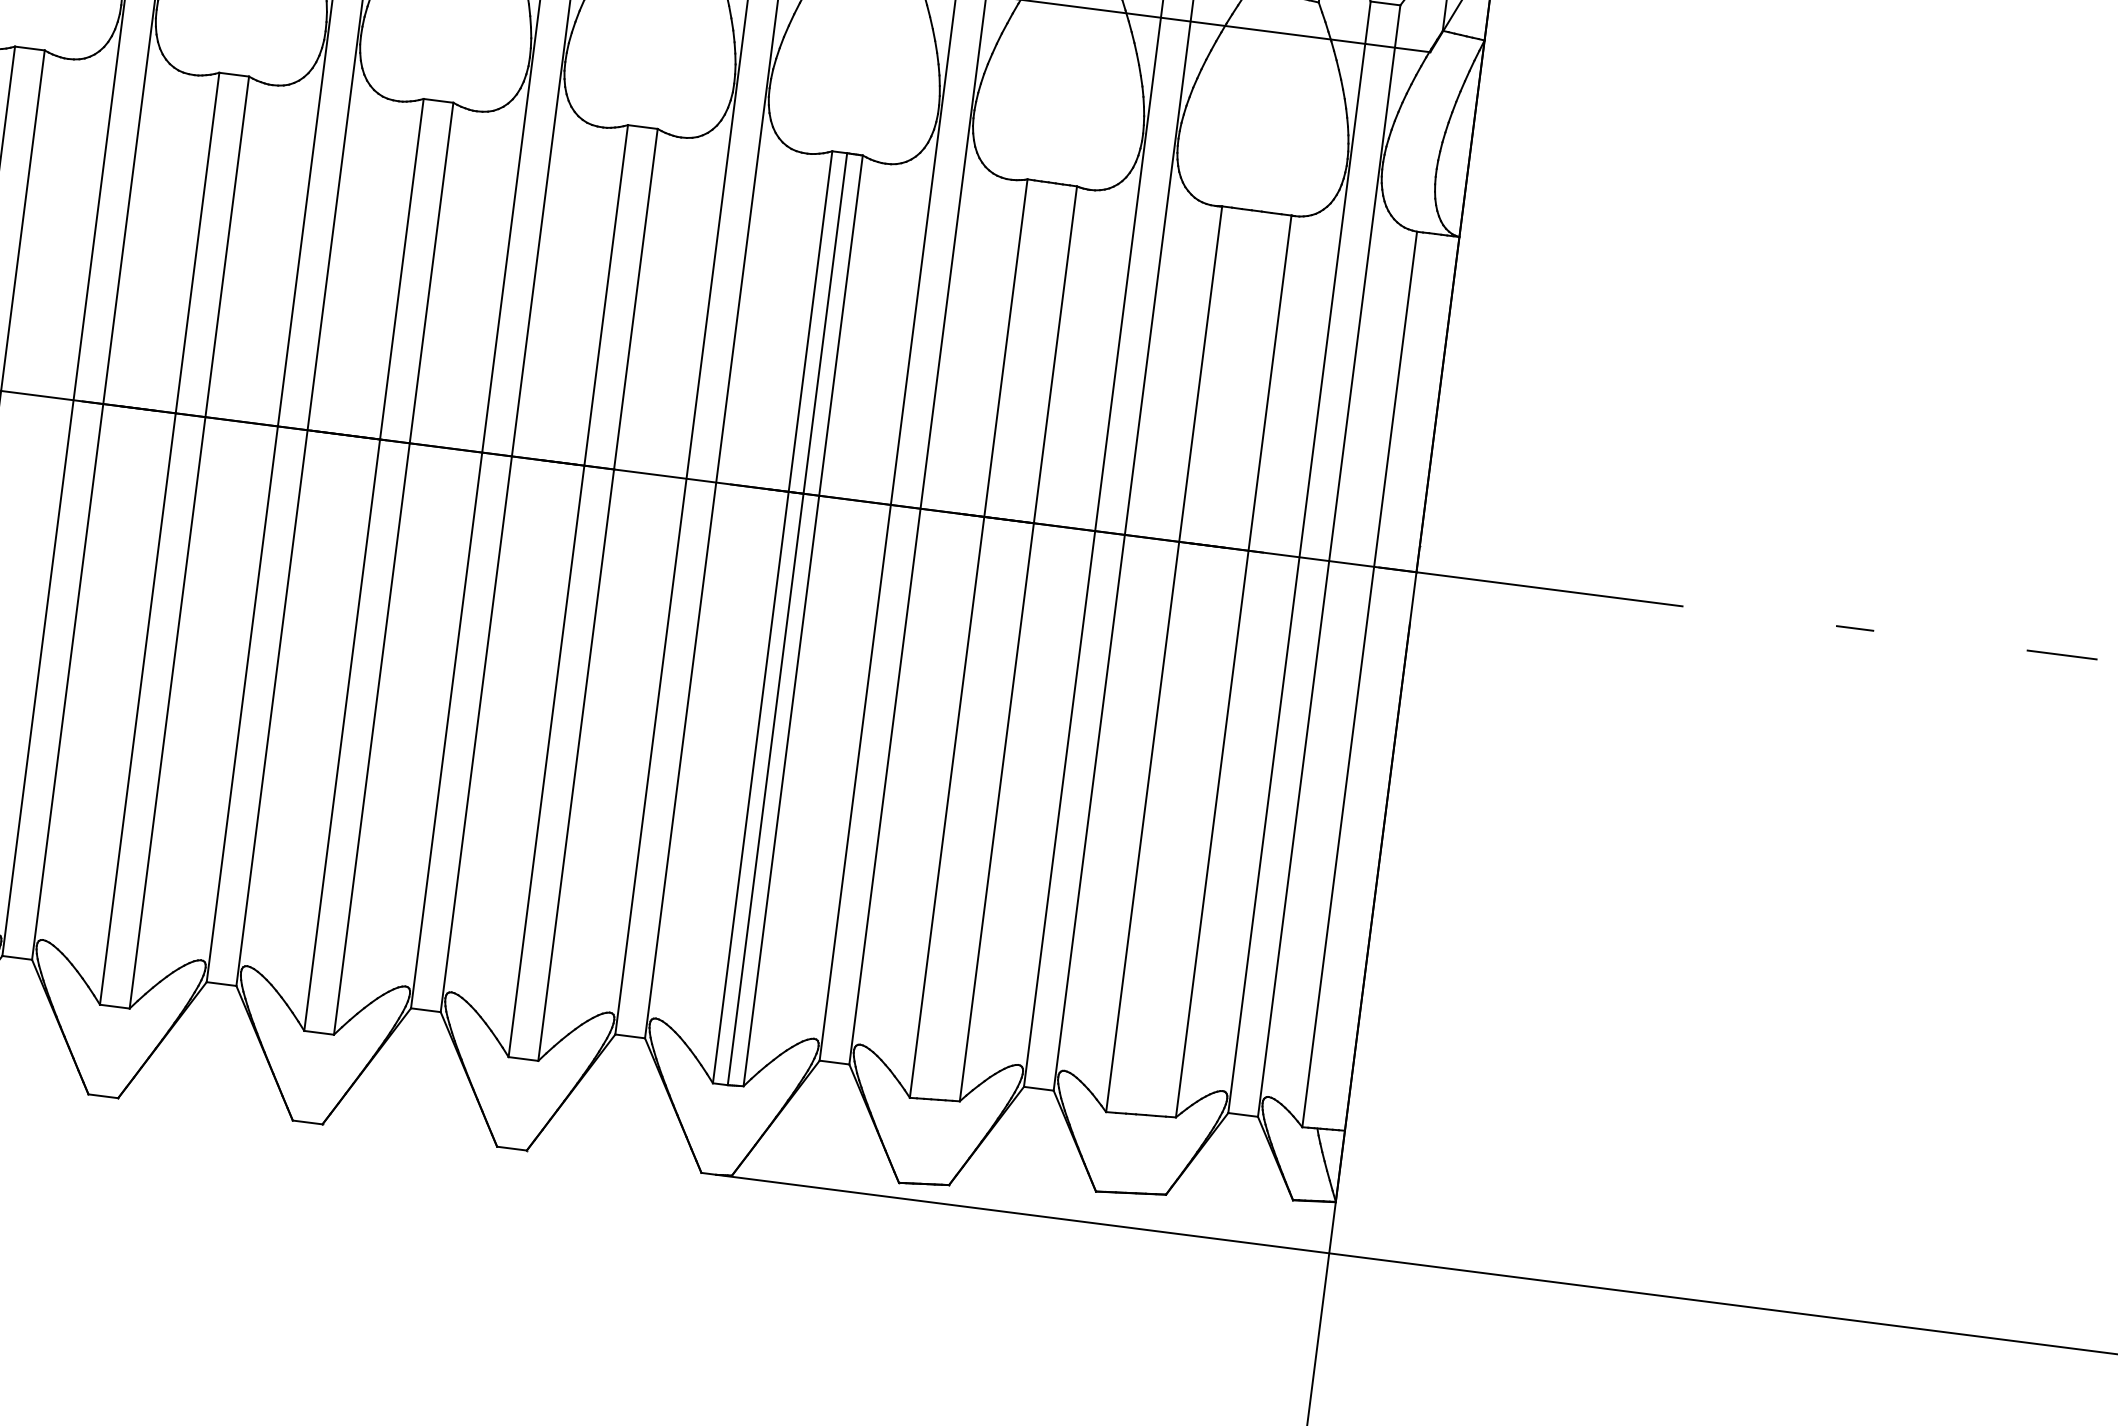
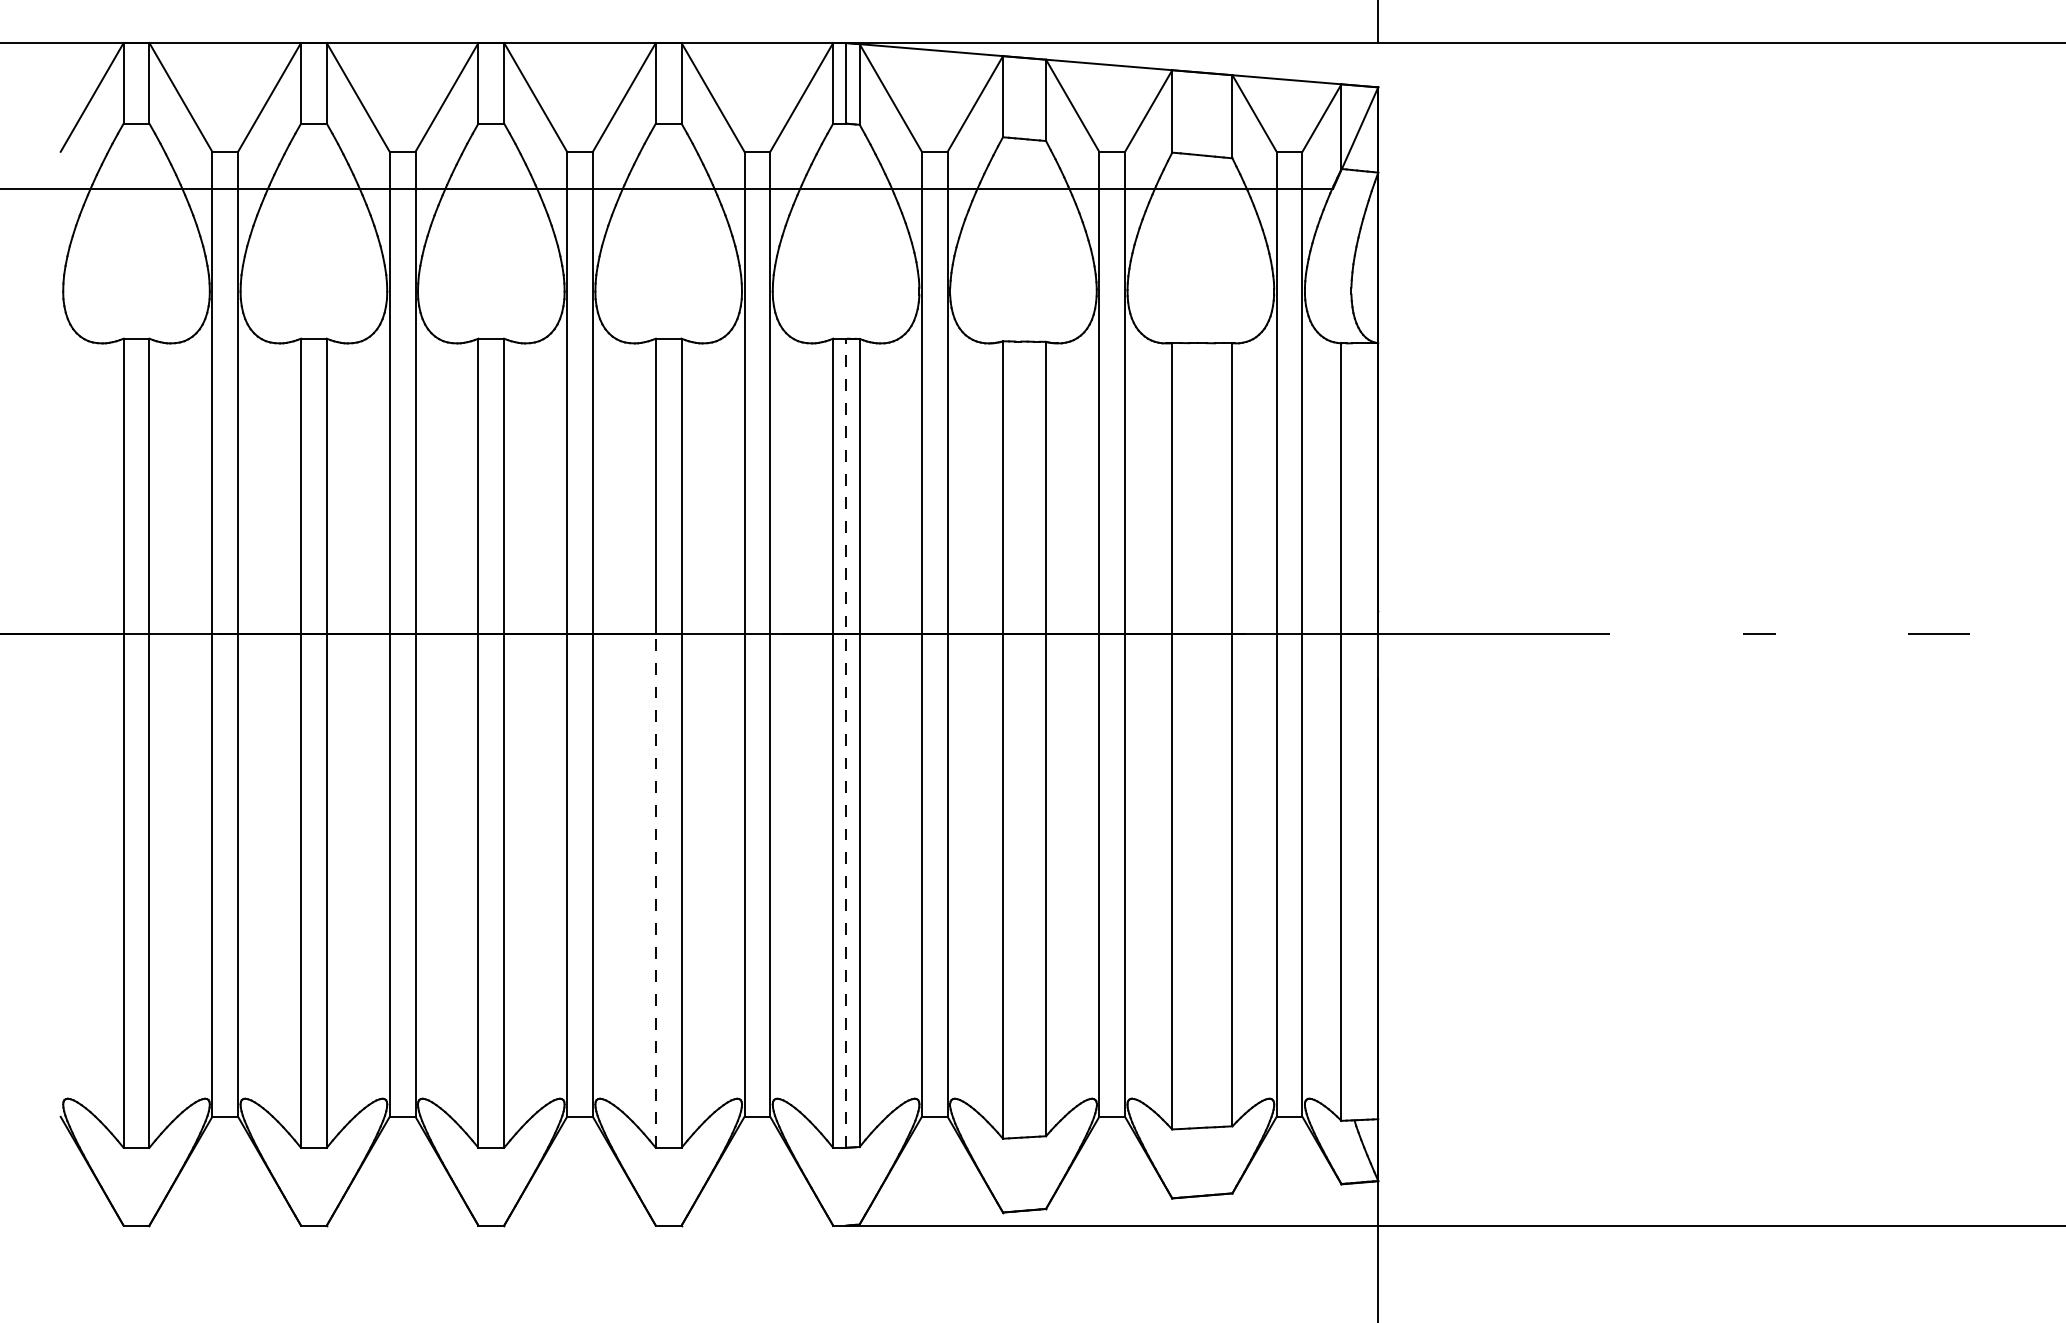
line: (787, 619) -> (846, 743), solid -> dashed
line: (546, 761) -> (655, 891), solid -> dashed

